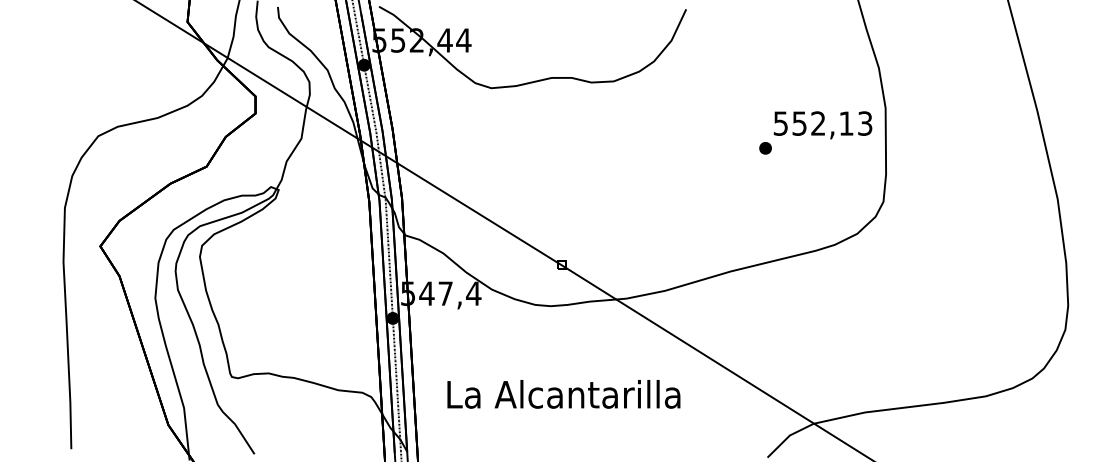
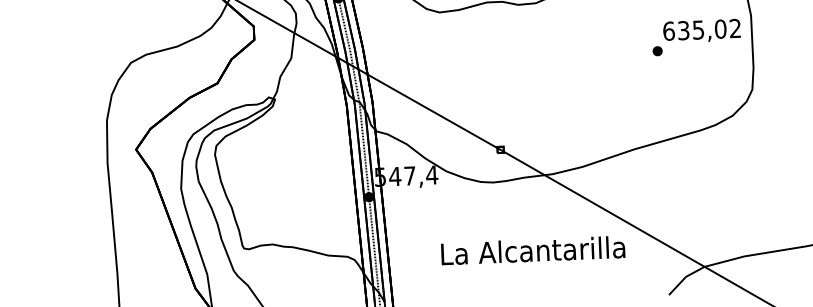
text: (822, 123) -> (701, 29), 552,13 -> 635,02
text: (563, 394) -> (532, 250), moved

